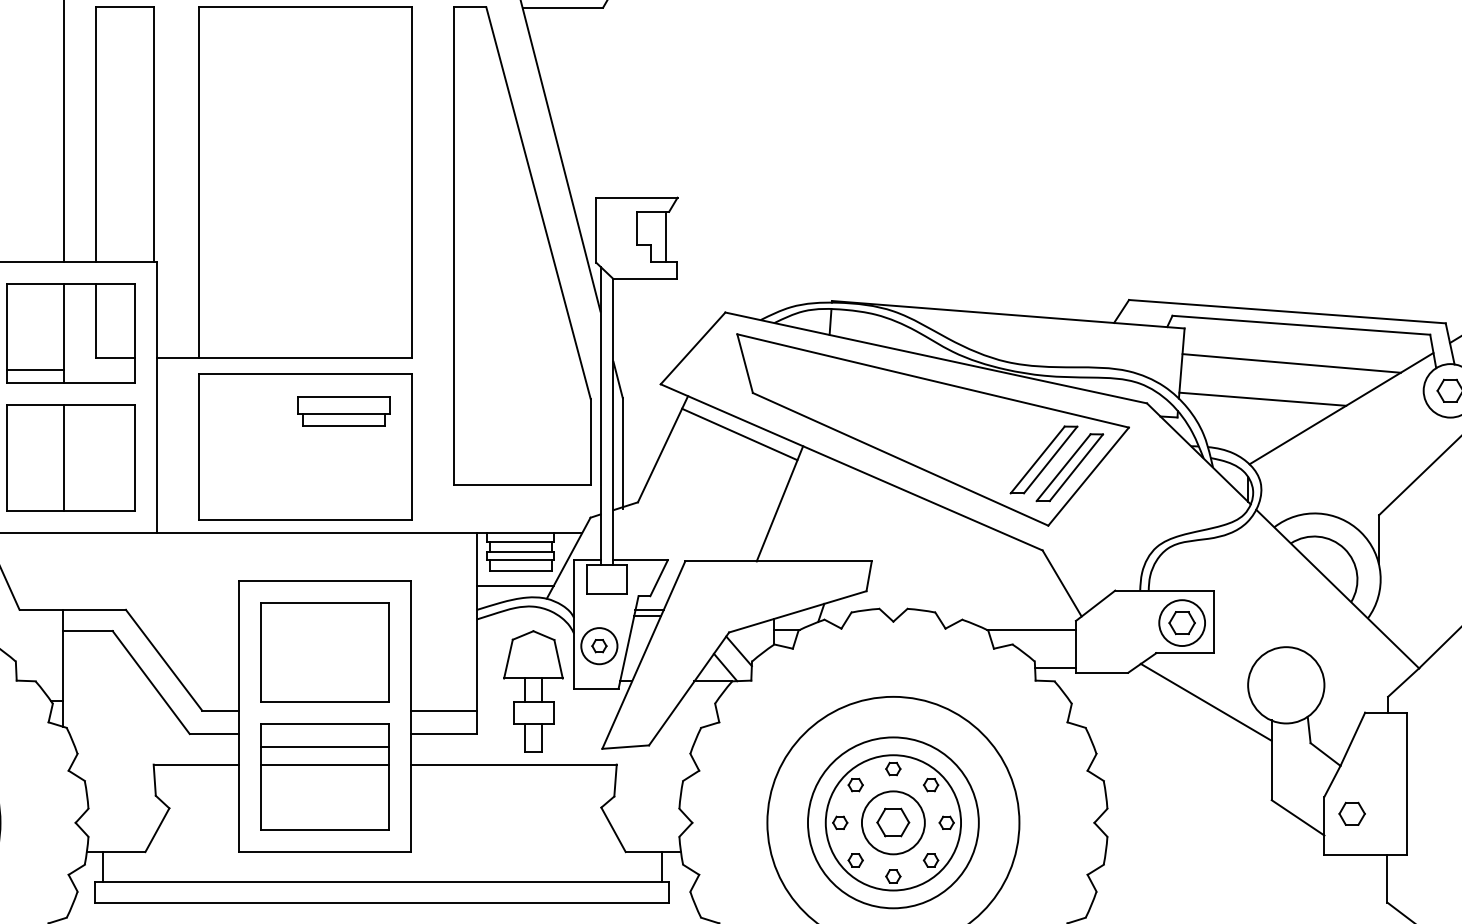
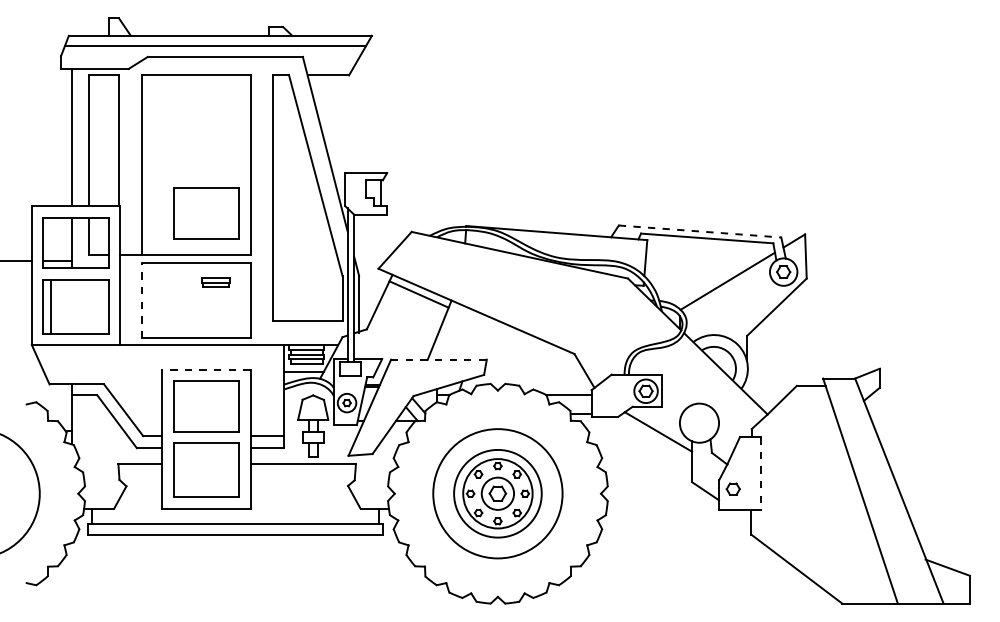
part: (325, 276) -> (206, 213), added
line: (1288, 311) -> (700, 231), solid -> dashed
line: (1292, 362) -> (702, 257), removed
line: (1262, 399) -> (687, 276), removed
part: (342, 411) -> (215, 282), size x0.6
part: (931, 430) -> (517, 292), removed
line: (198, 446) -> (141, 300), solid -> dashed
line: (64, 457) -> (51, 306), moved
line: (777, 561) -> (438, 359), solid -> dashed
line: (323, 580) -> (205, 369), solid -> dashed
line: (325, 746) -> (206, 454), removed
line: (325, 763) -> (206, 463), removed
line: (1407, 783) -> (761, 473), solid -> dashed

